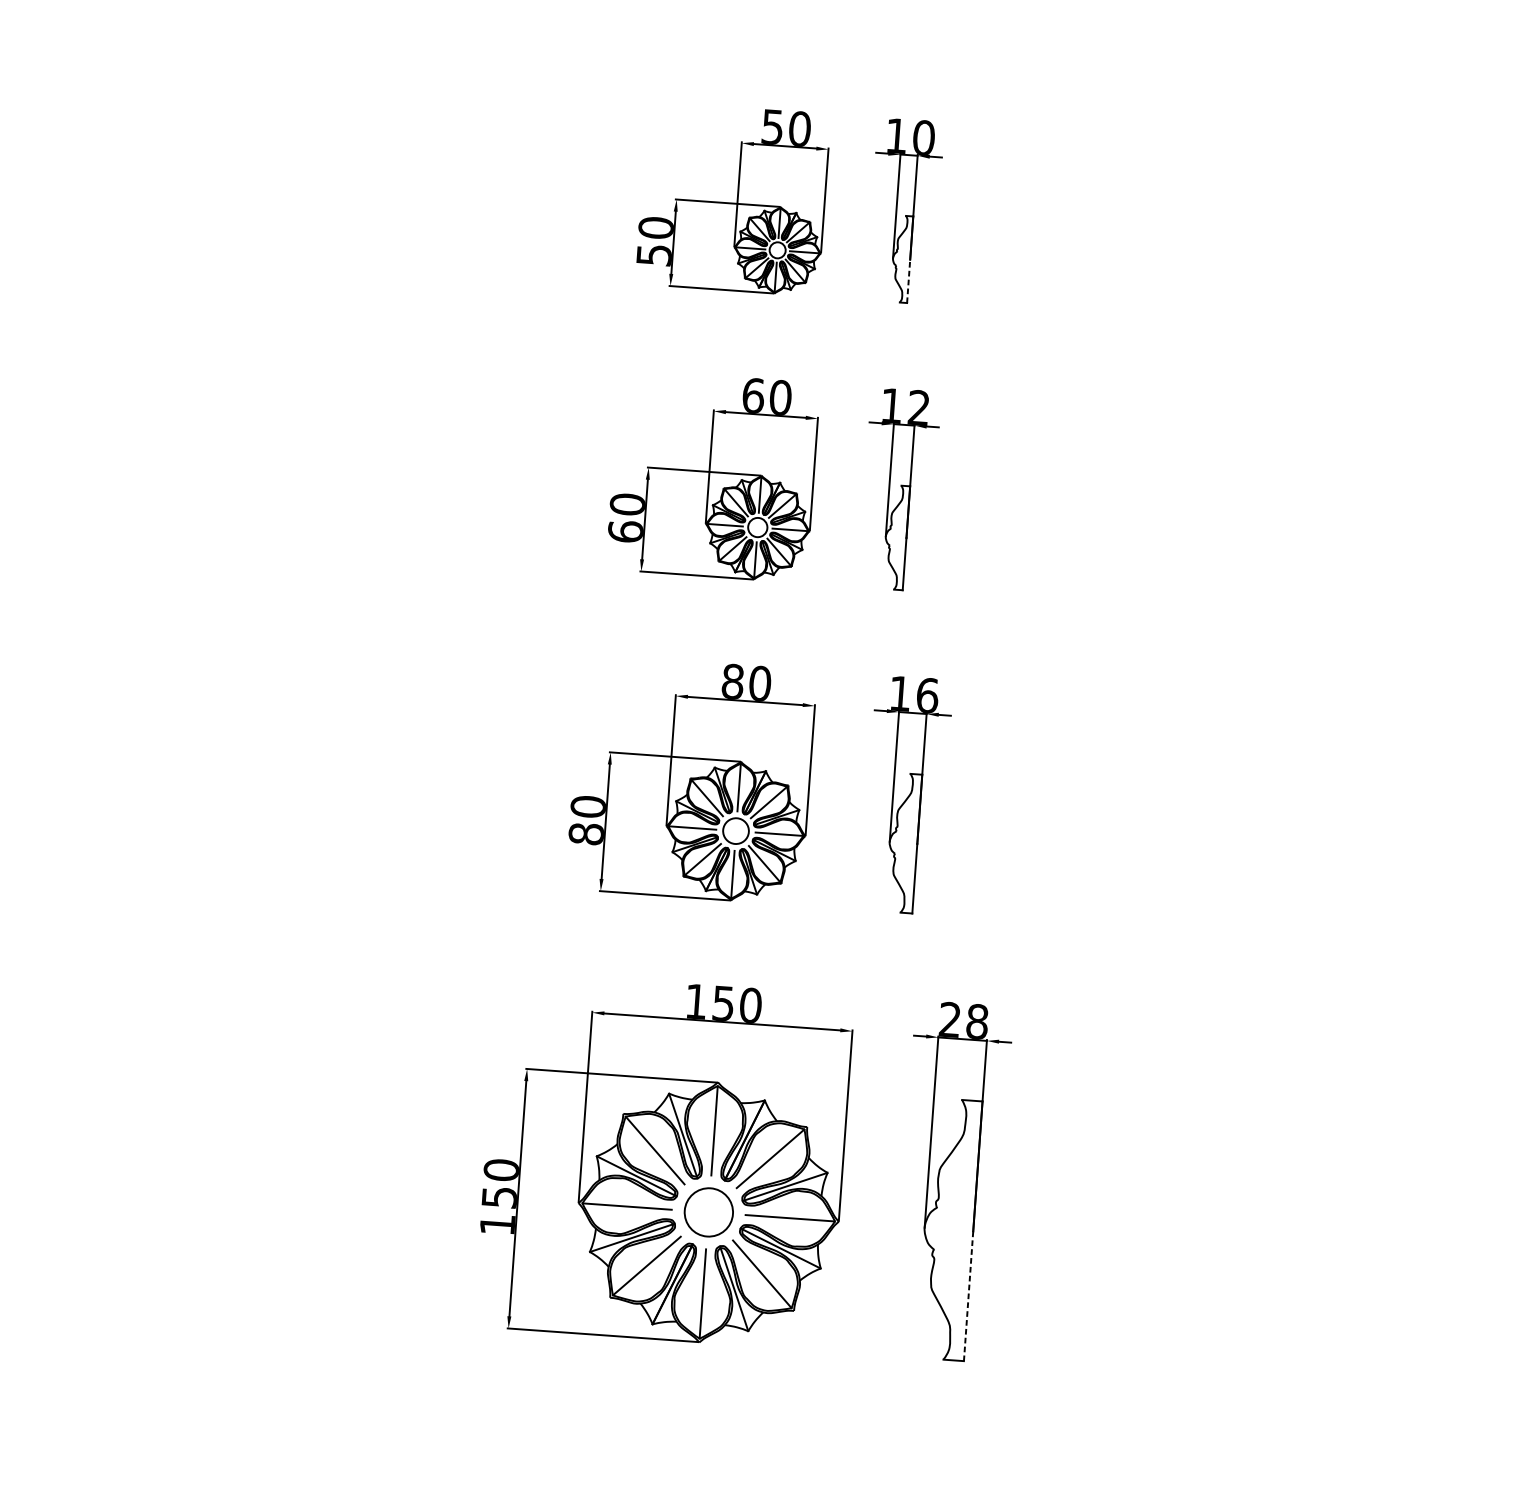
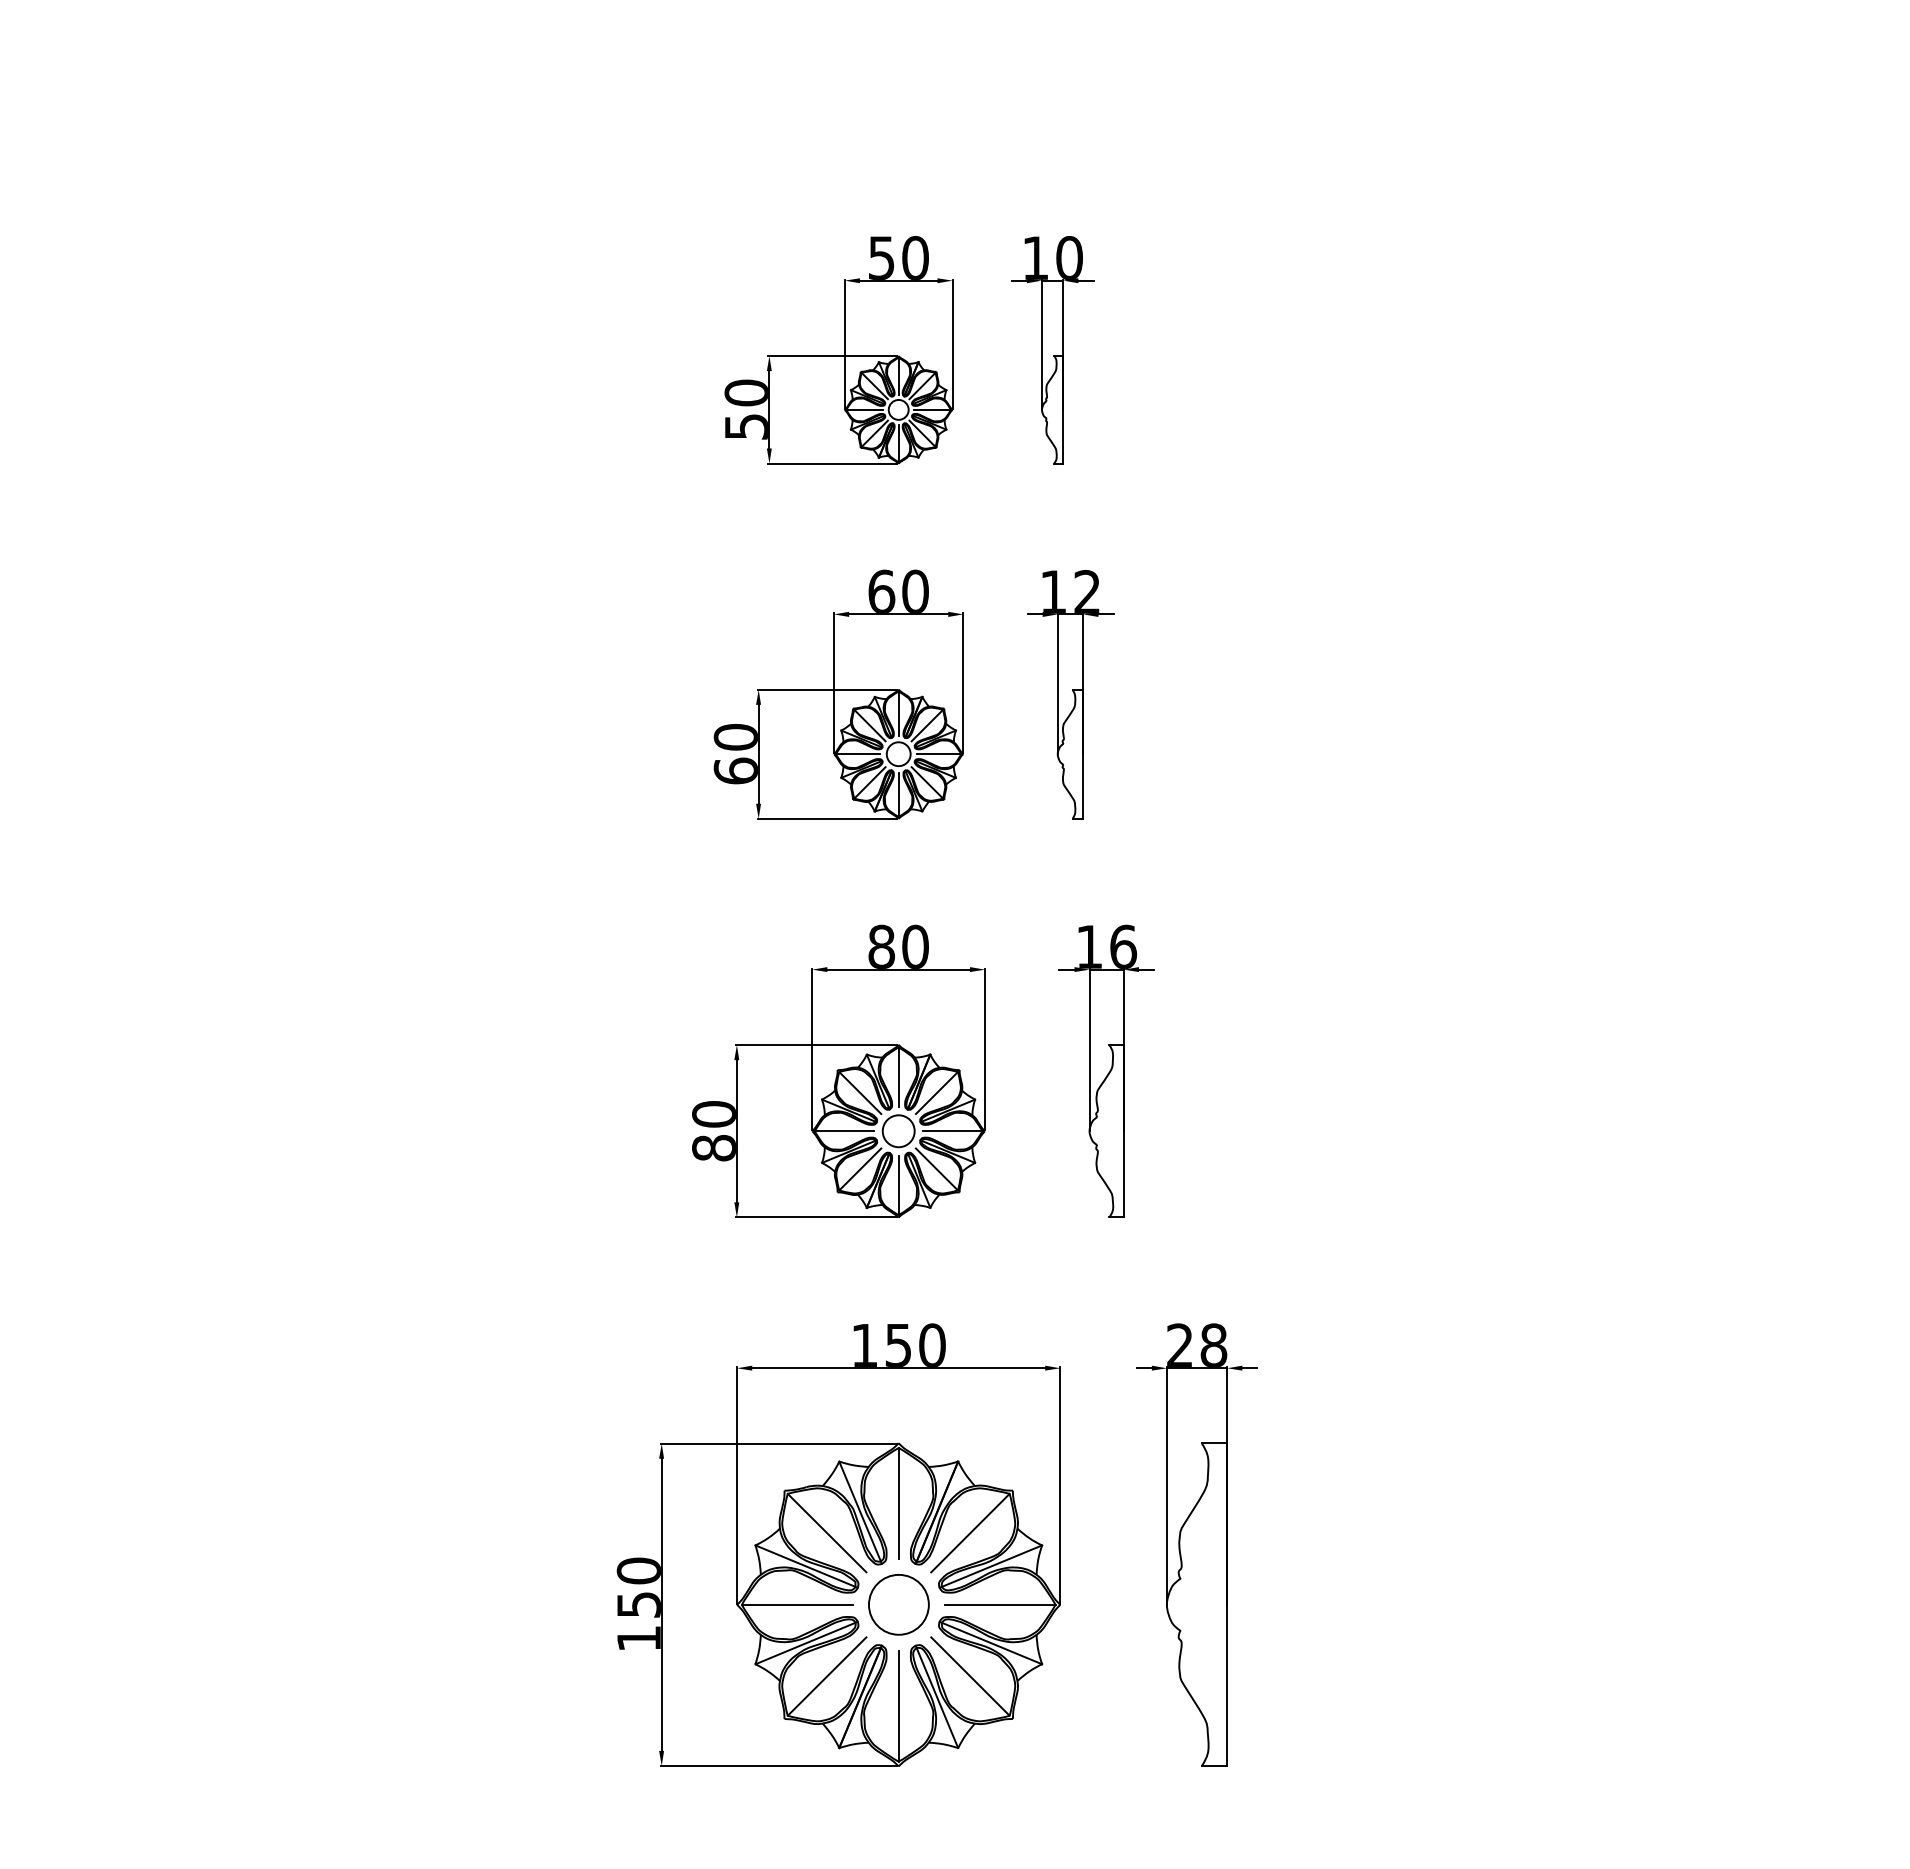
line: (908, 281) -> (1063, 436), dashed -> solid
line: (968, 1296) -> (1227, 1685), dashed -> solid

